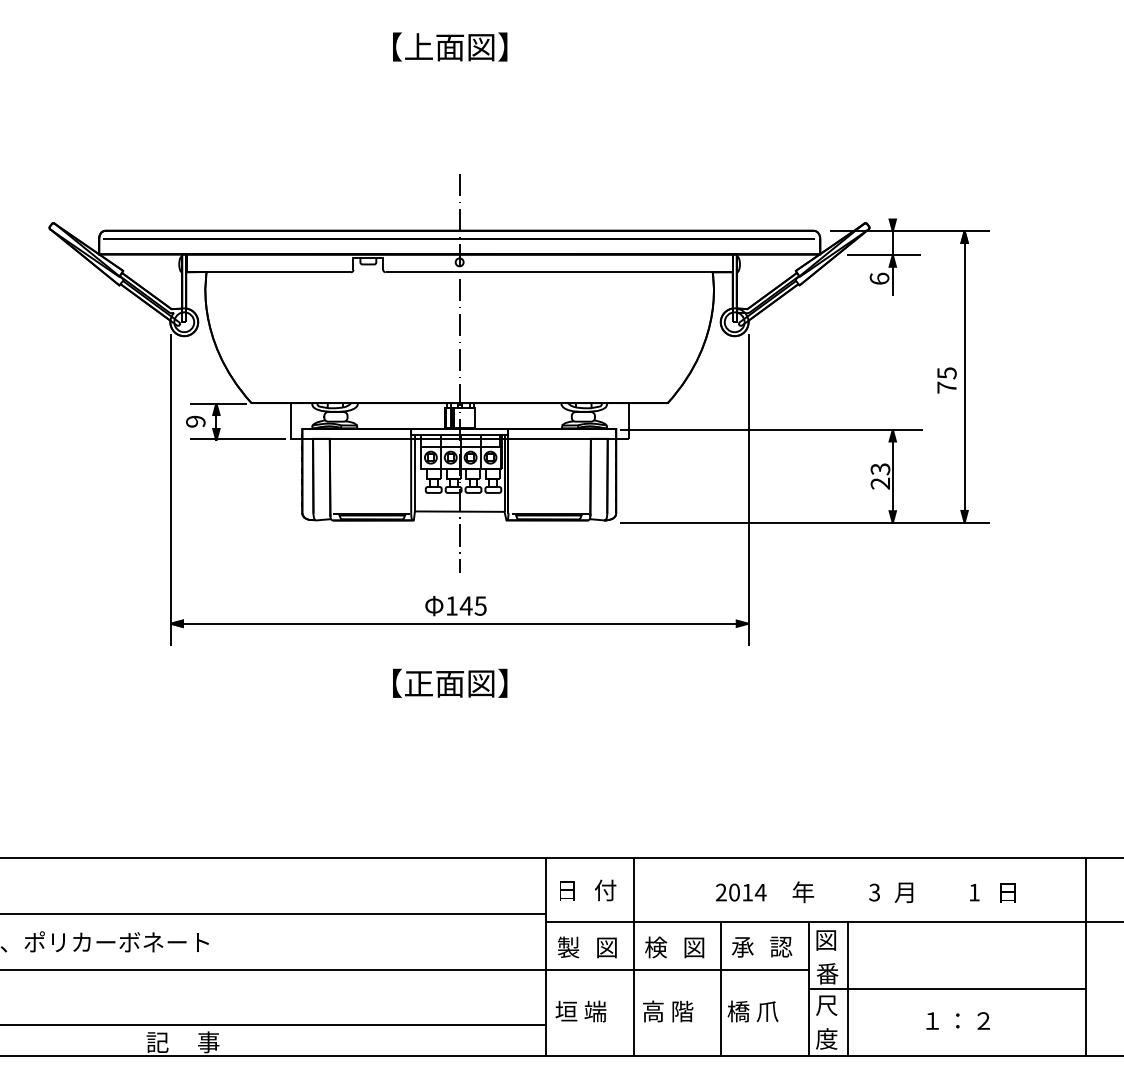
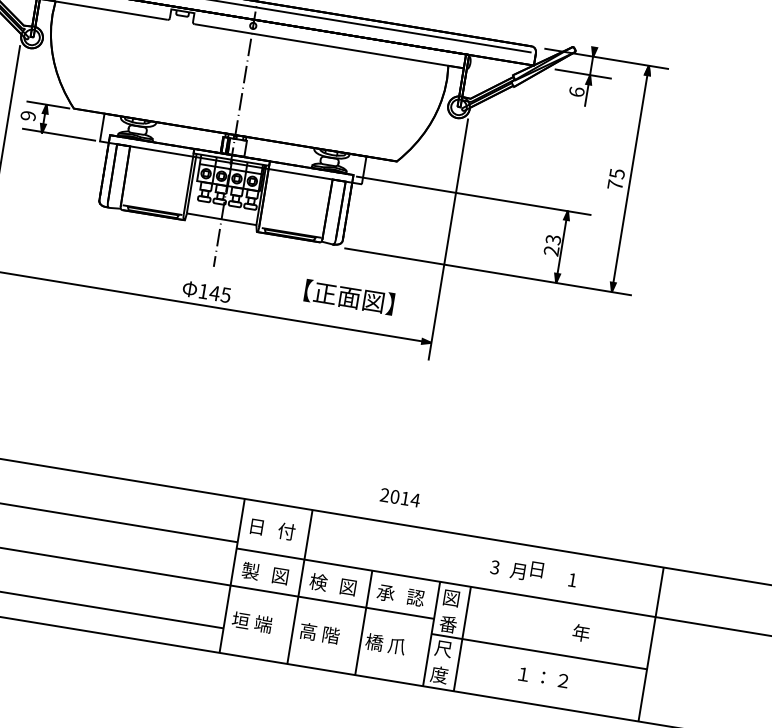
text: (450, 682) -> (349, 296), moved
text: (741, 892) -> (400, 497), moved
text: (803, 892) -> (581, 633), moved
text: (1007, 892) -> (536, 569), moved

